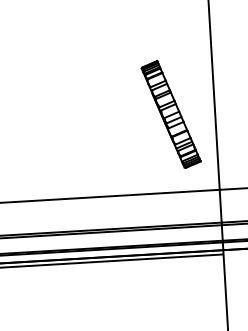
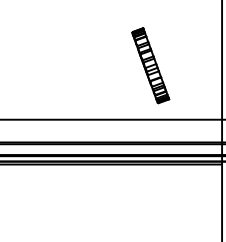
part: (170, 114) -> (150, 65), moved

